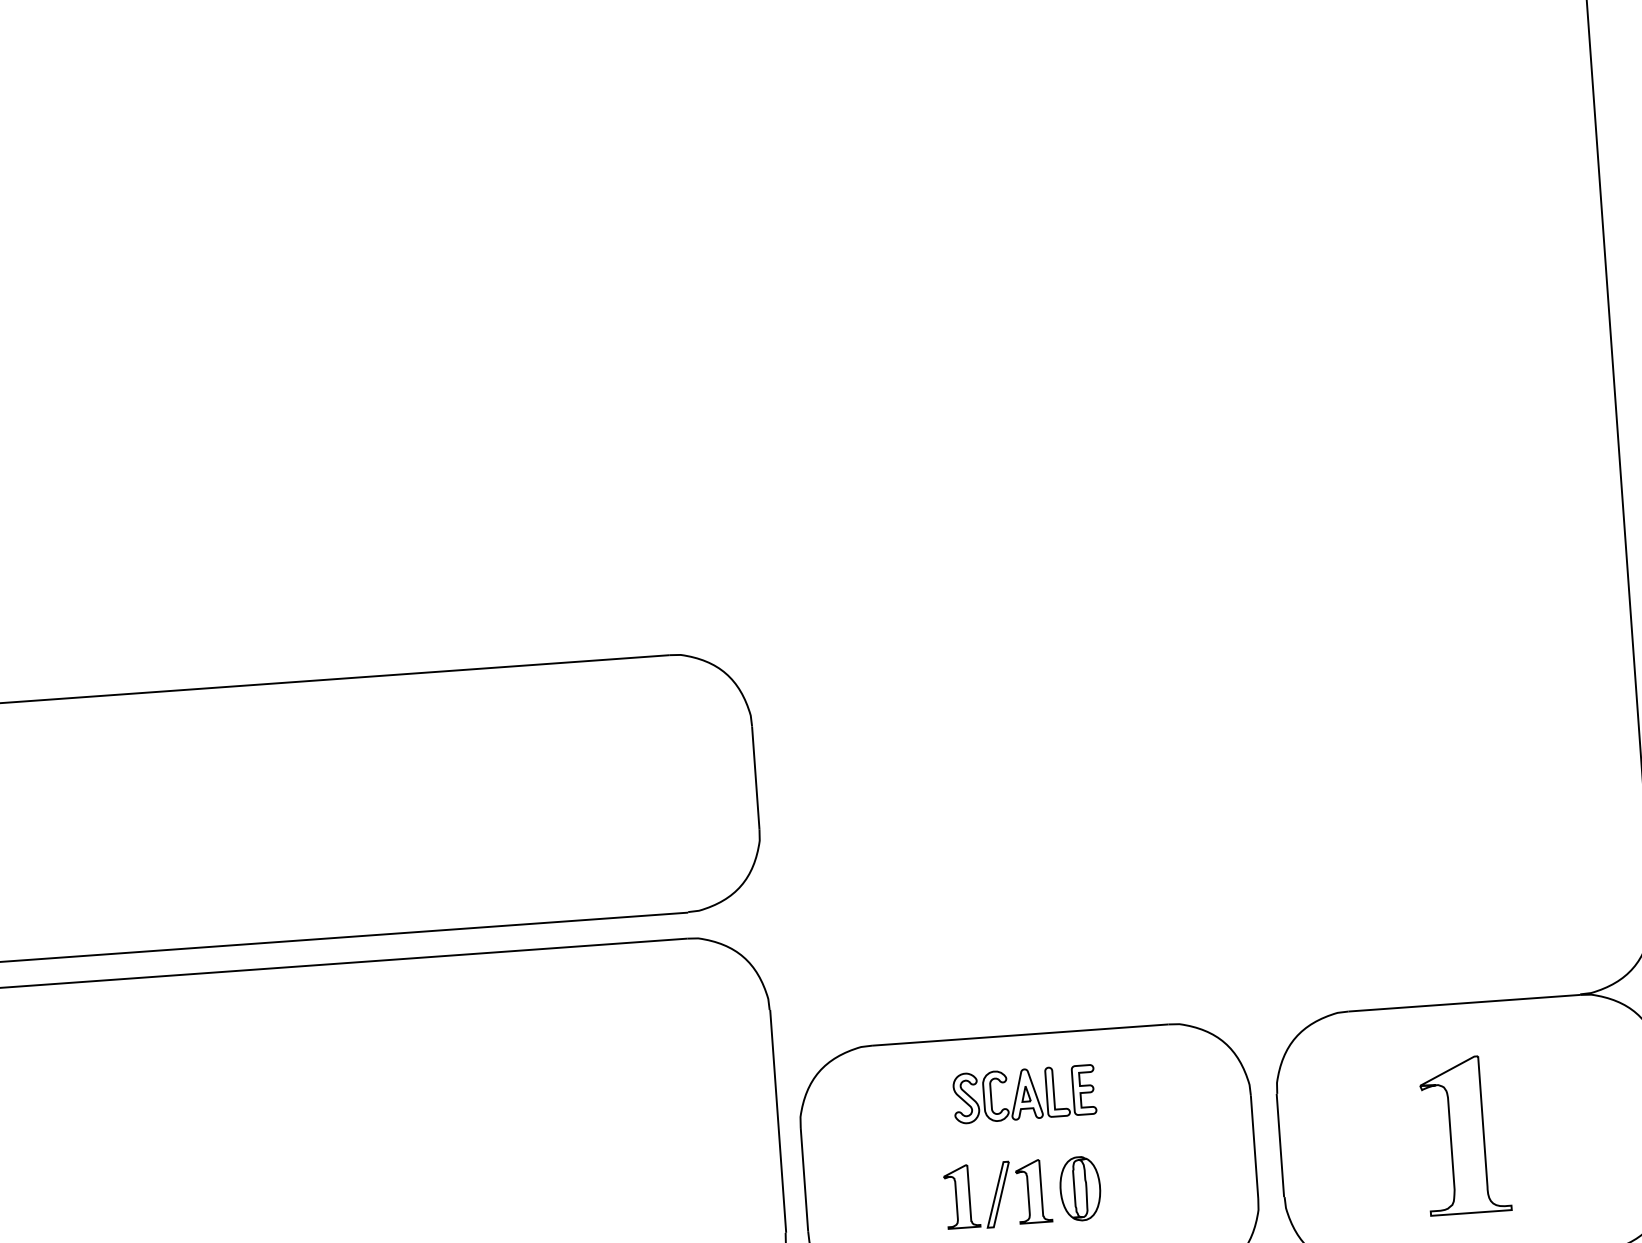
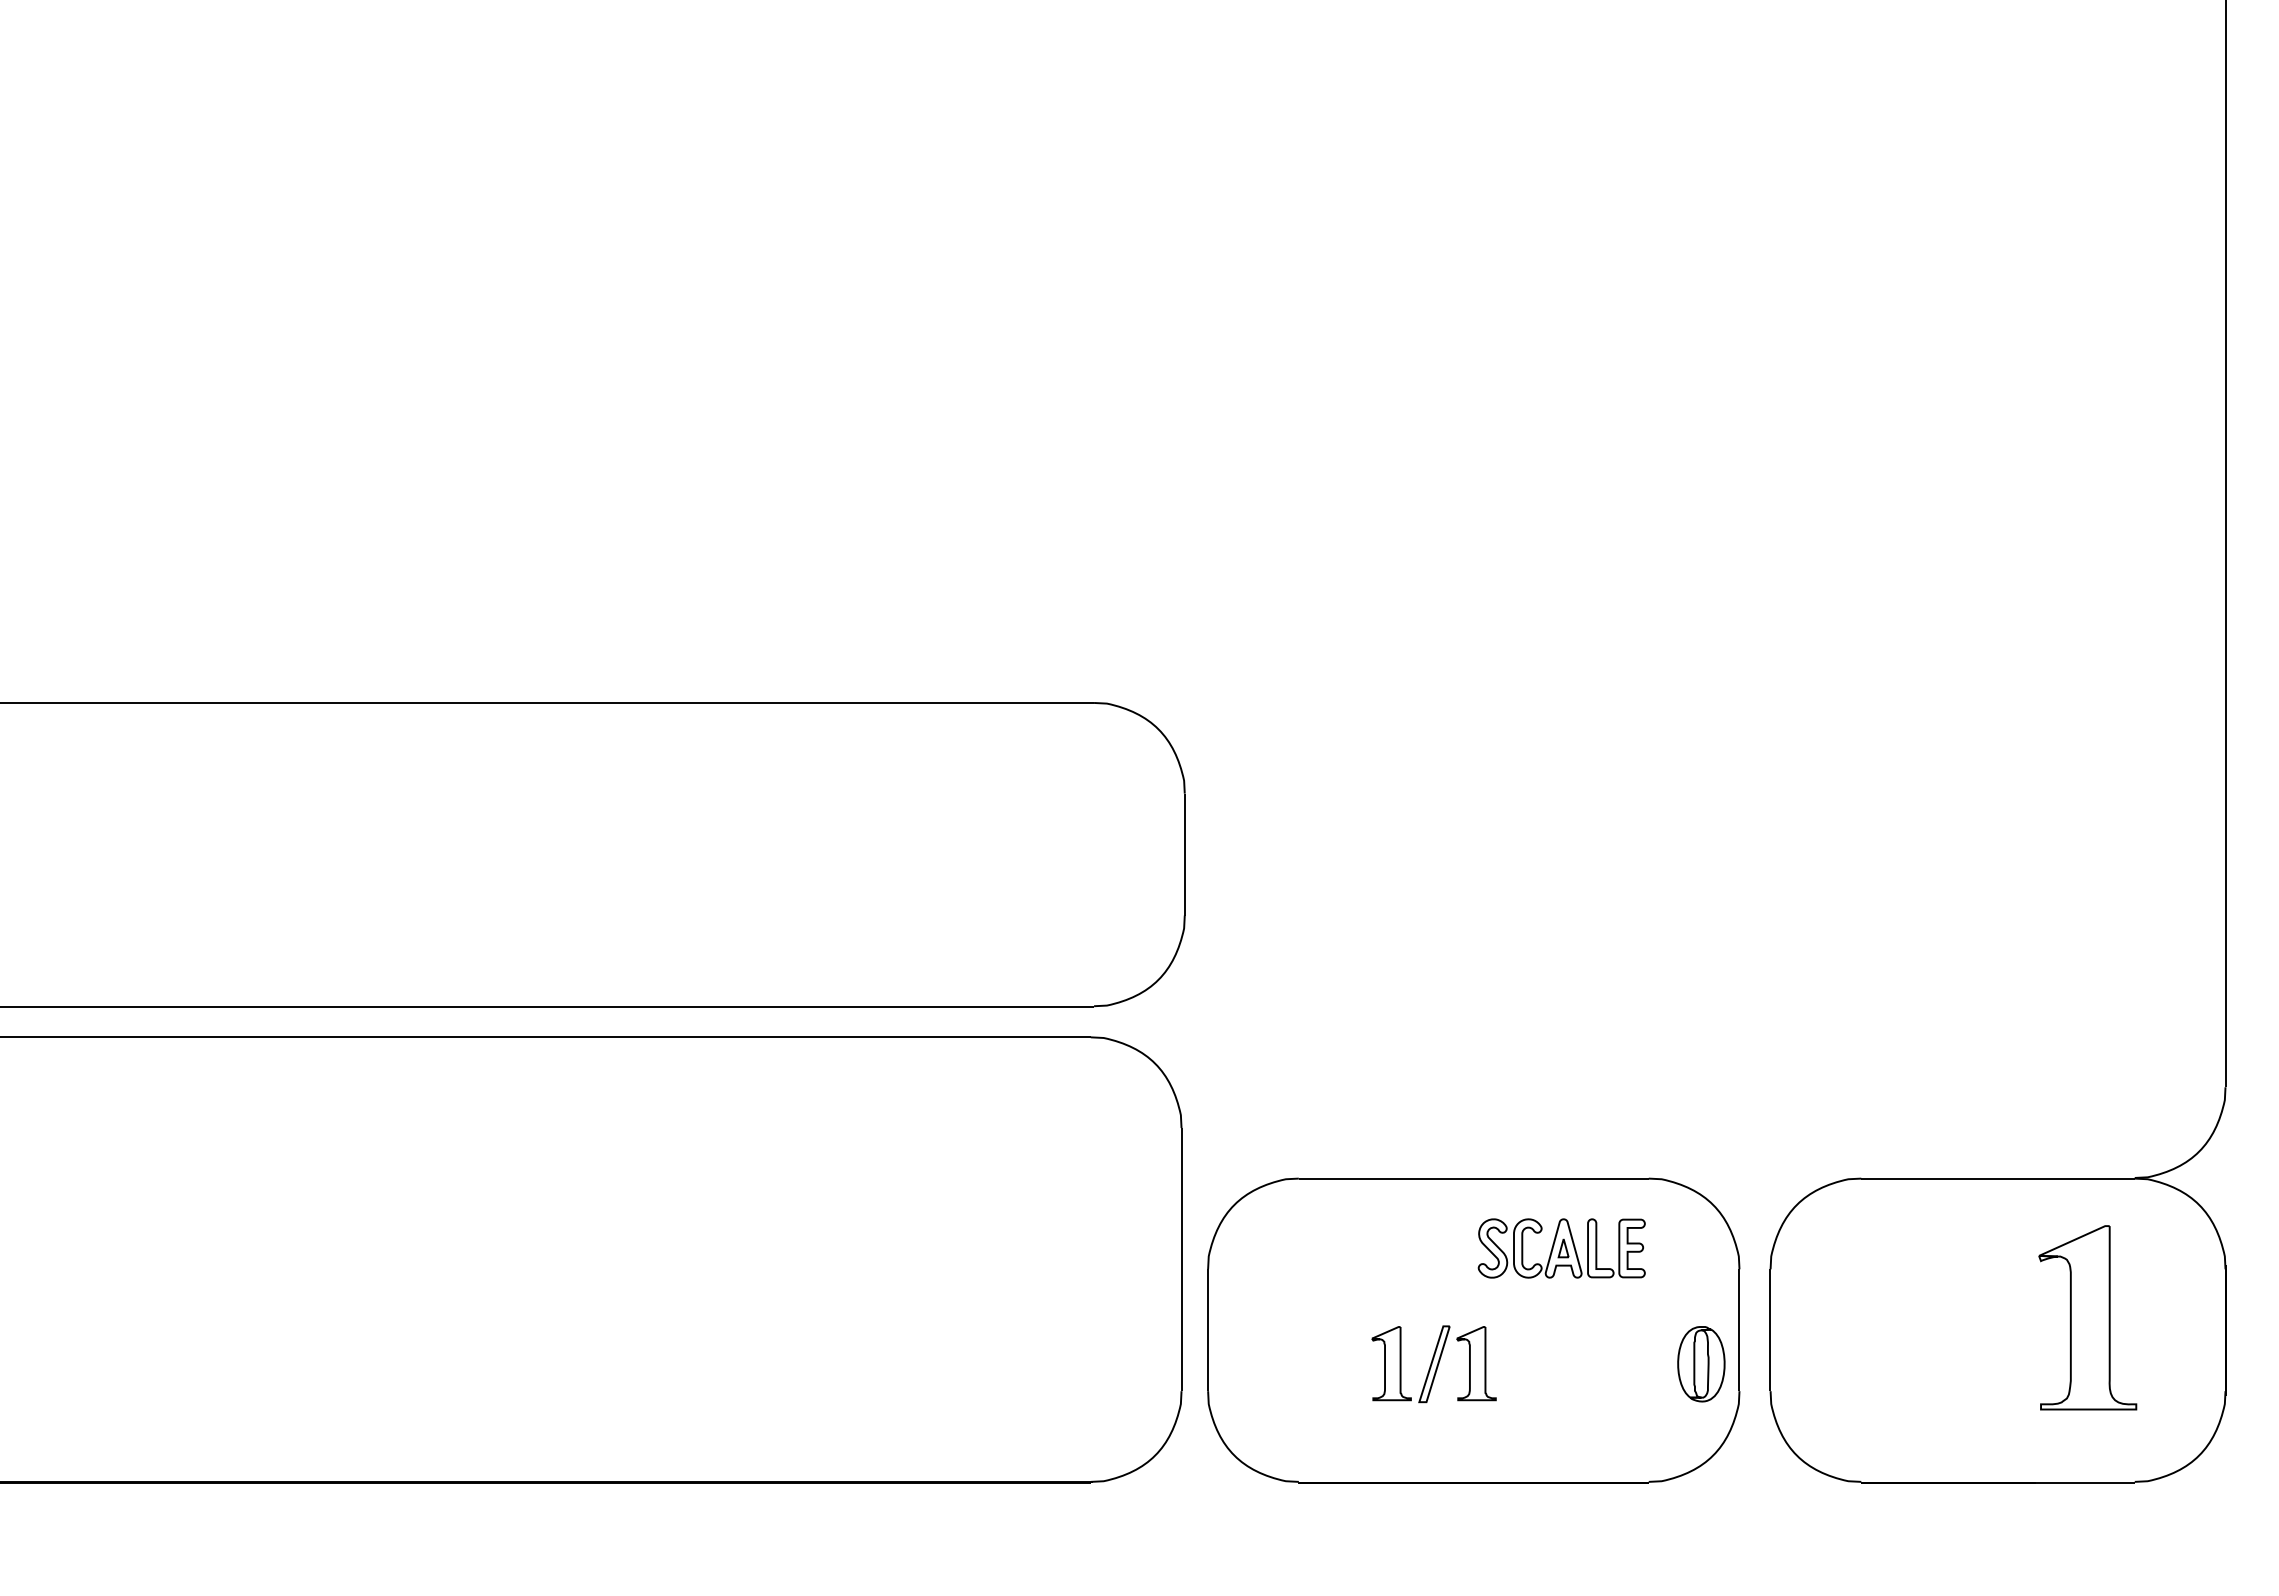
part: (1024, 1094) -> (1561, 1248), moved
part: (1464, 1135) -> (2087, 1317), moved
part: (1080, 1189) -> (1701, 1364), moved

